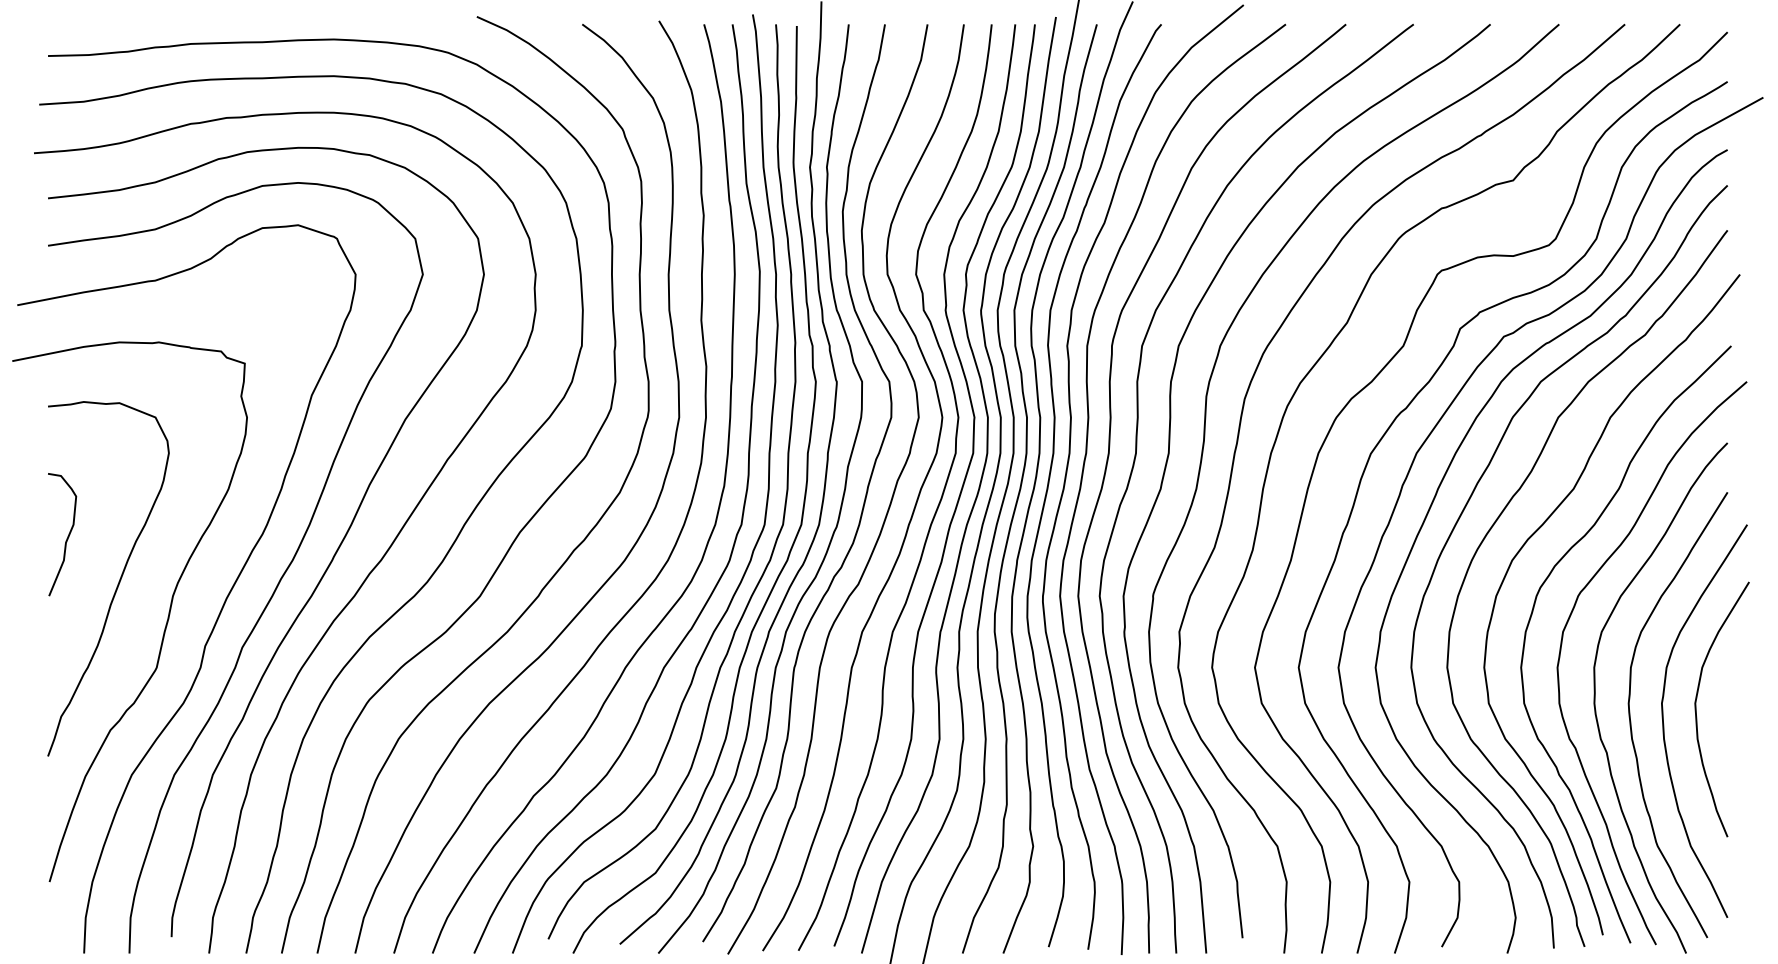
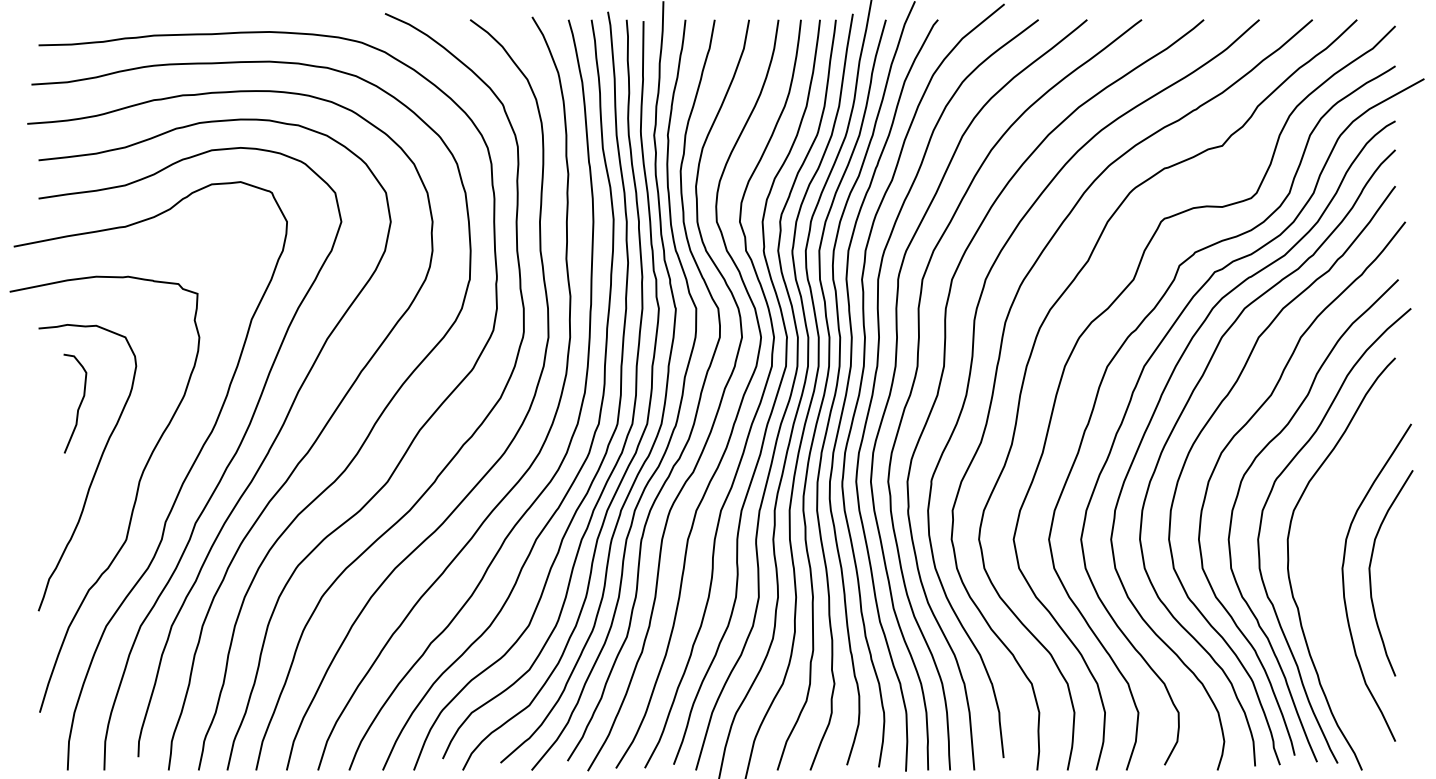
curve: (67, 536) -> (79, 405), moved
curve: (1631, 721) -> (1317, 582), removed

